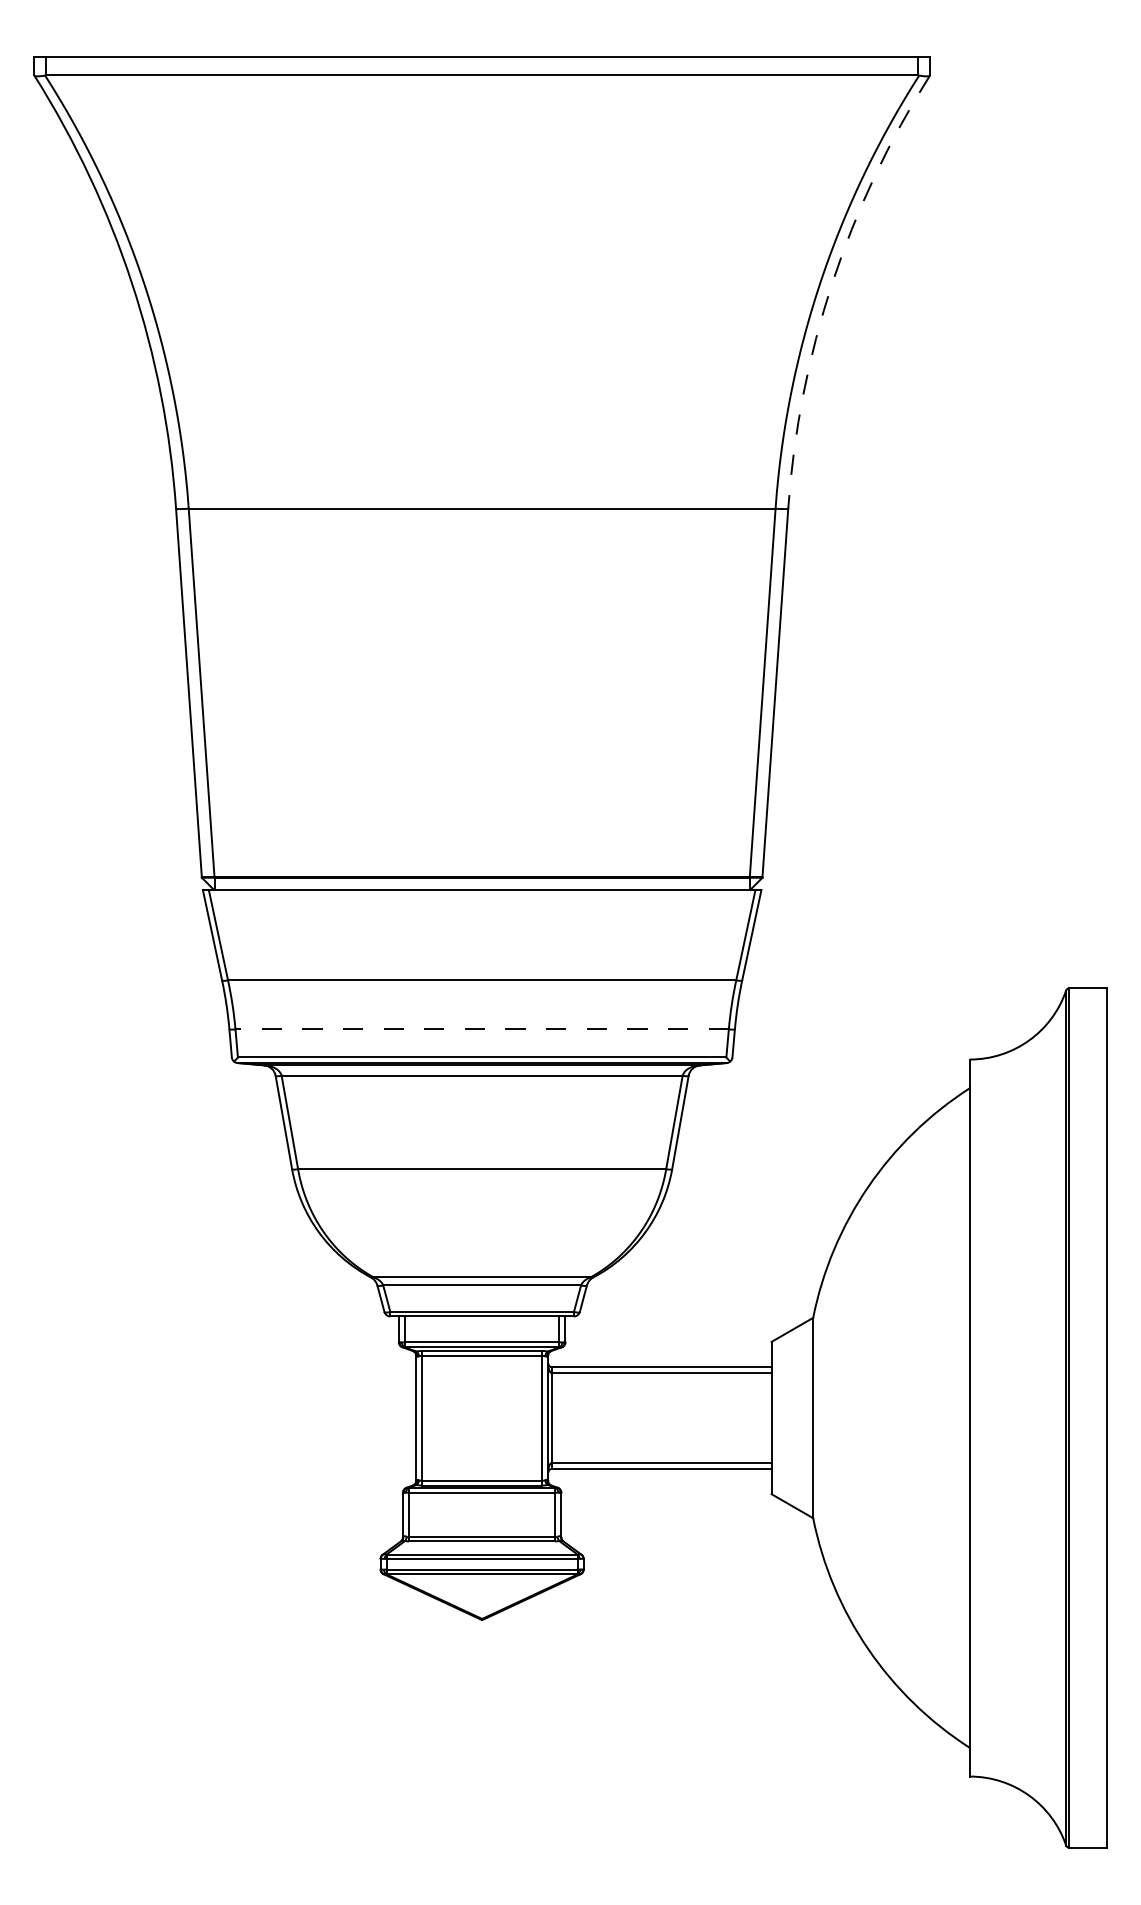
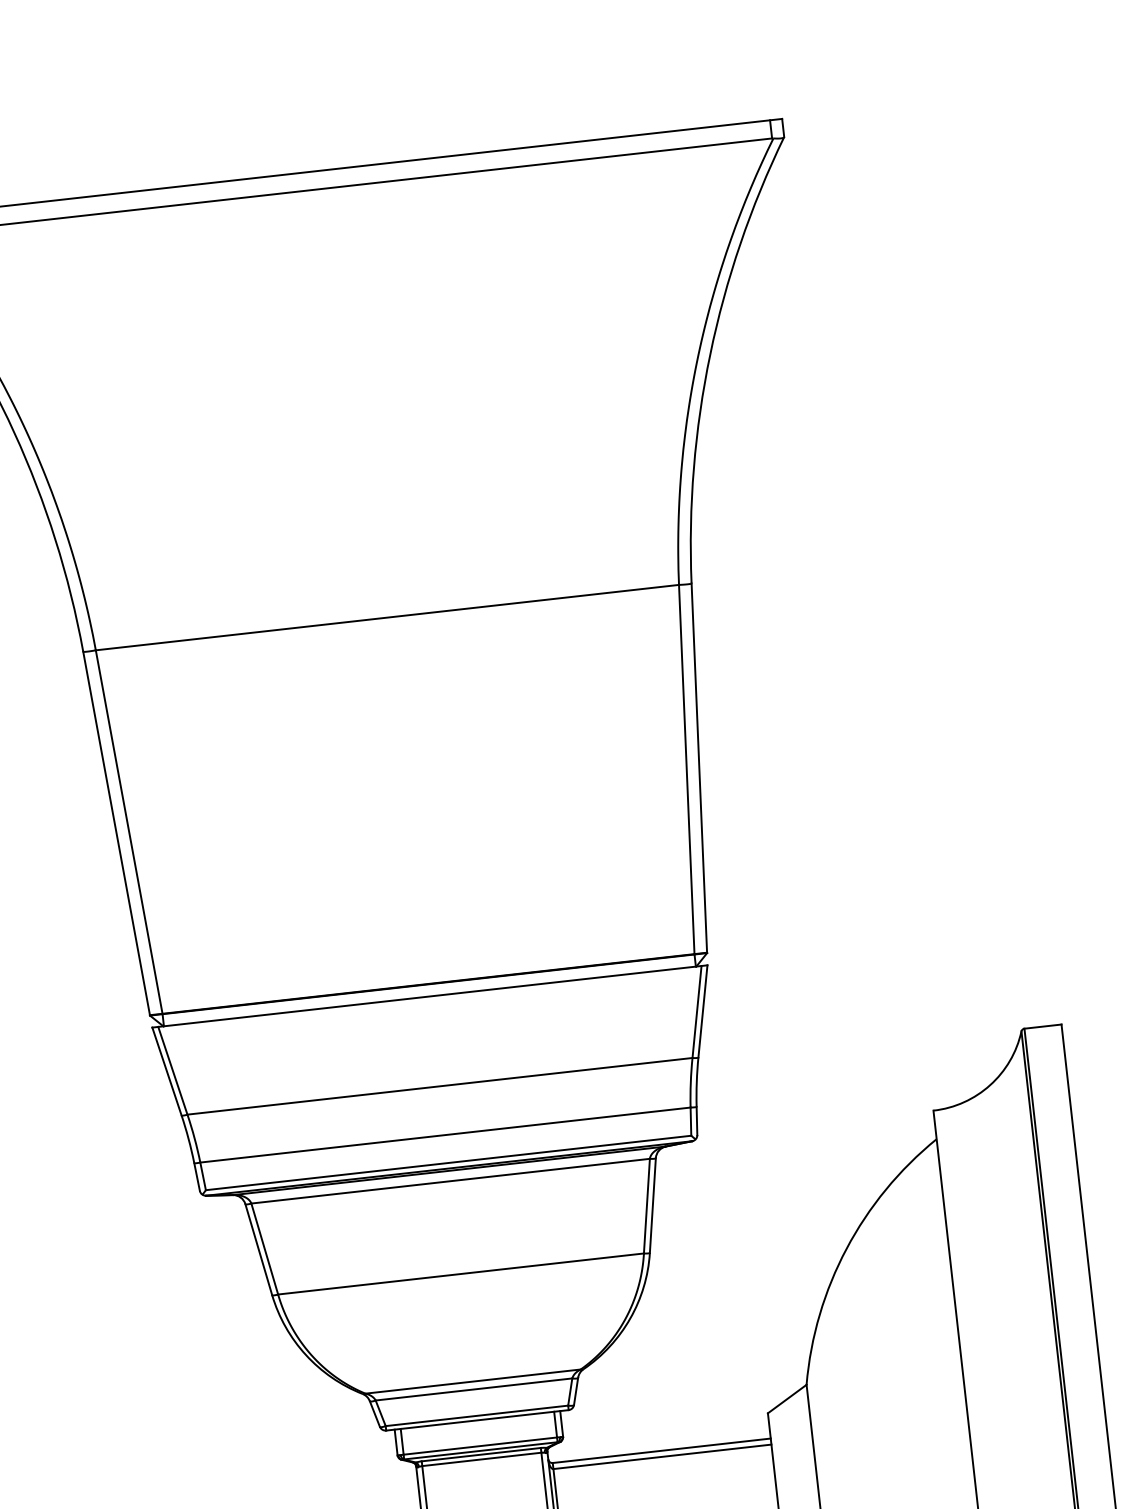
arc: (832, 283) -> (710, 354), dashed -> solid
line: (482, 1029) -> (445, 1135), dashed -> solid

